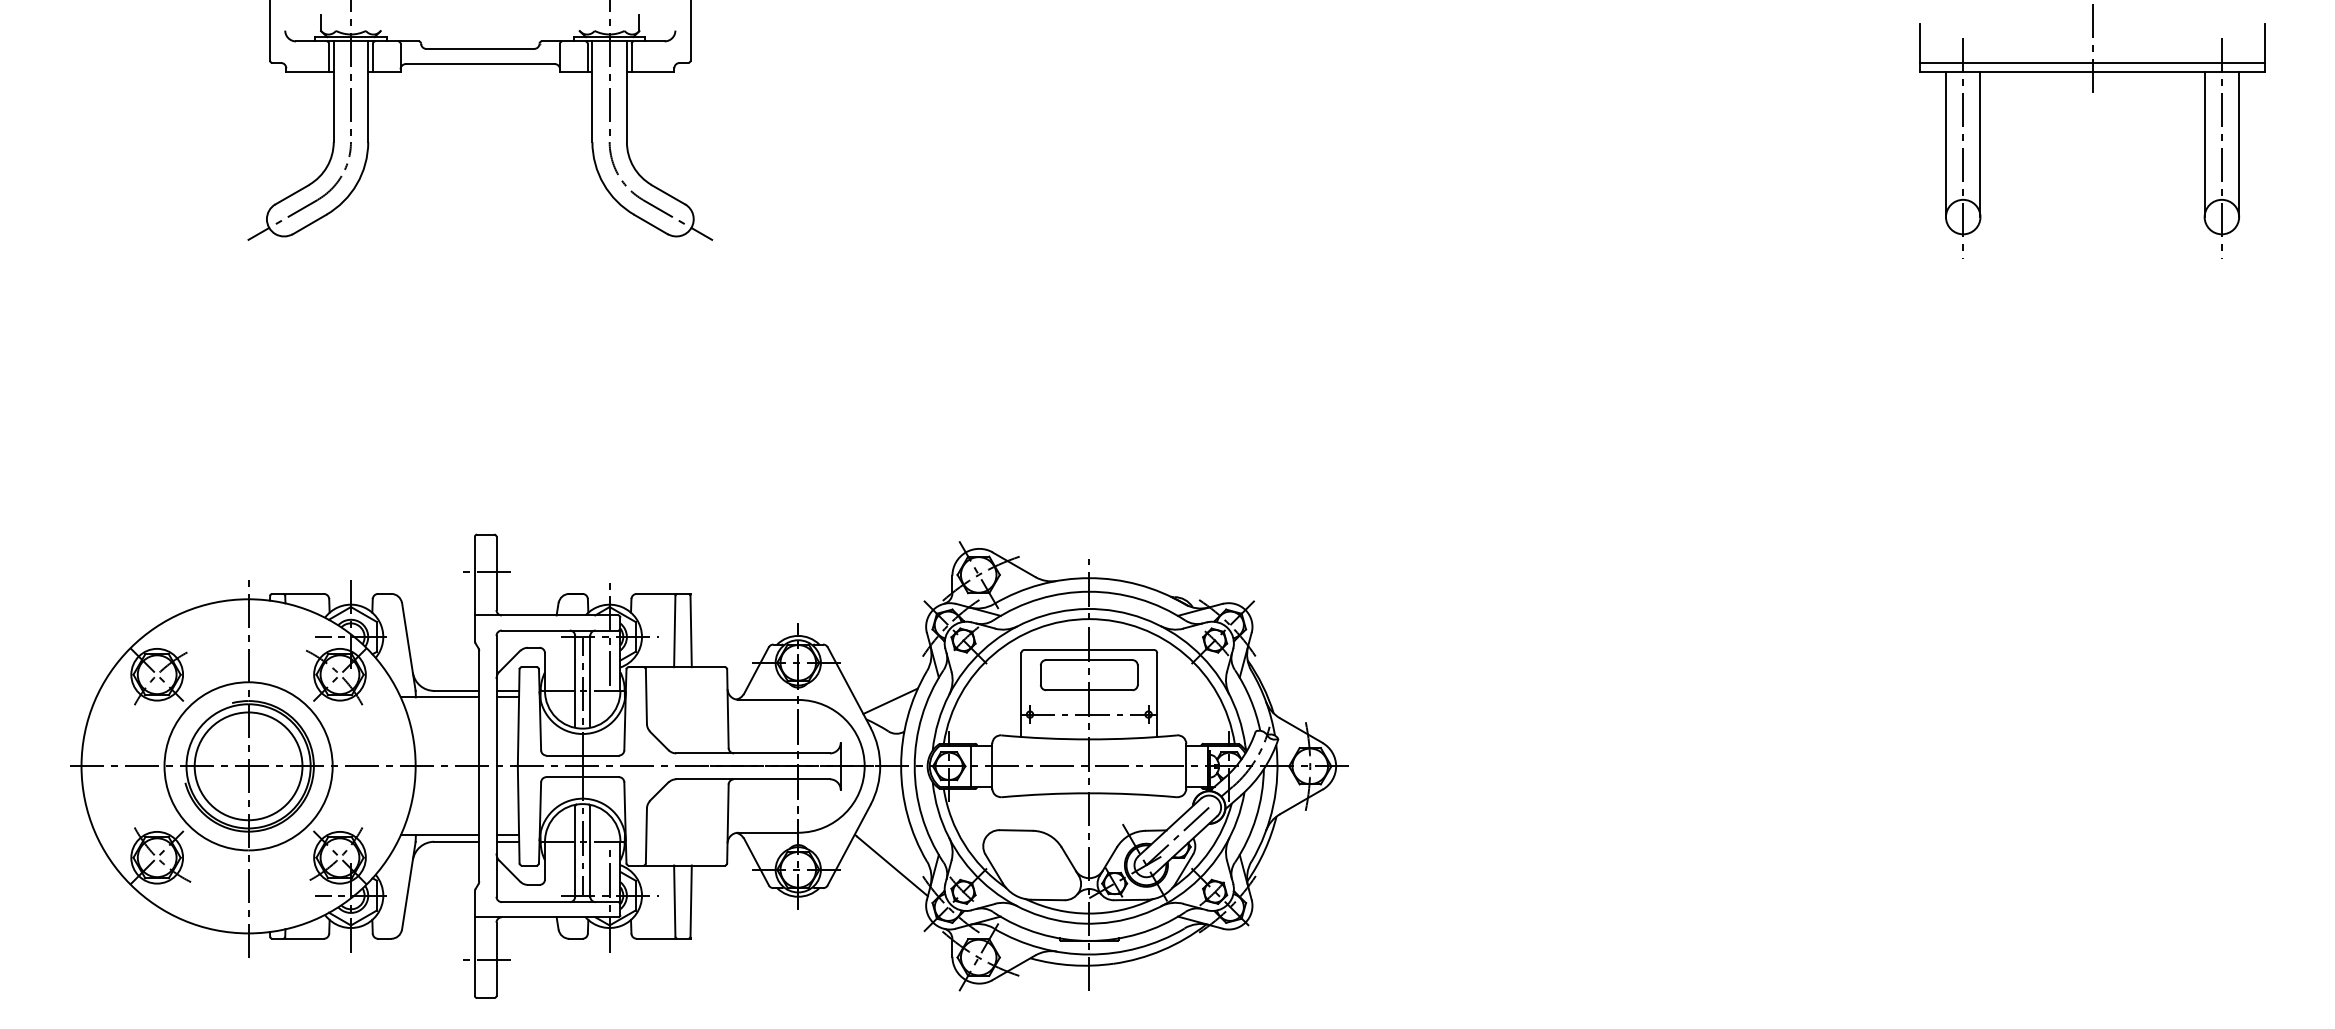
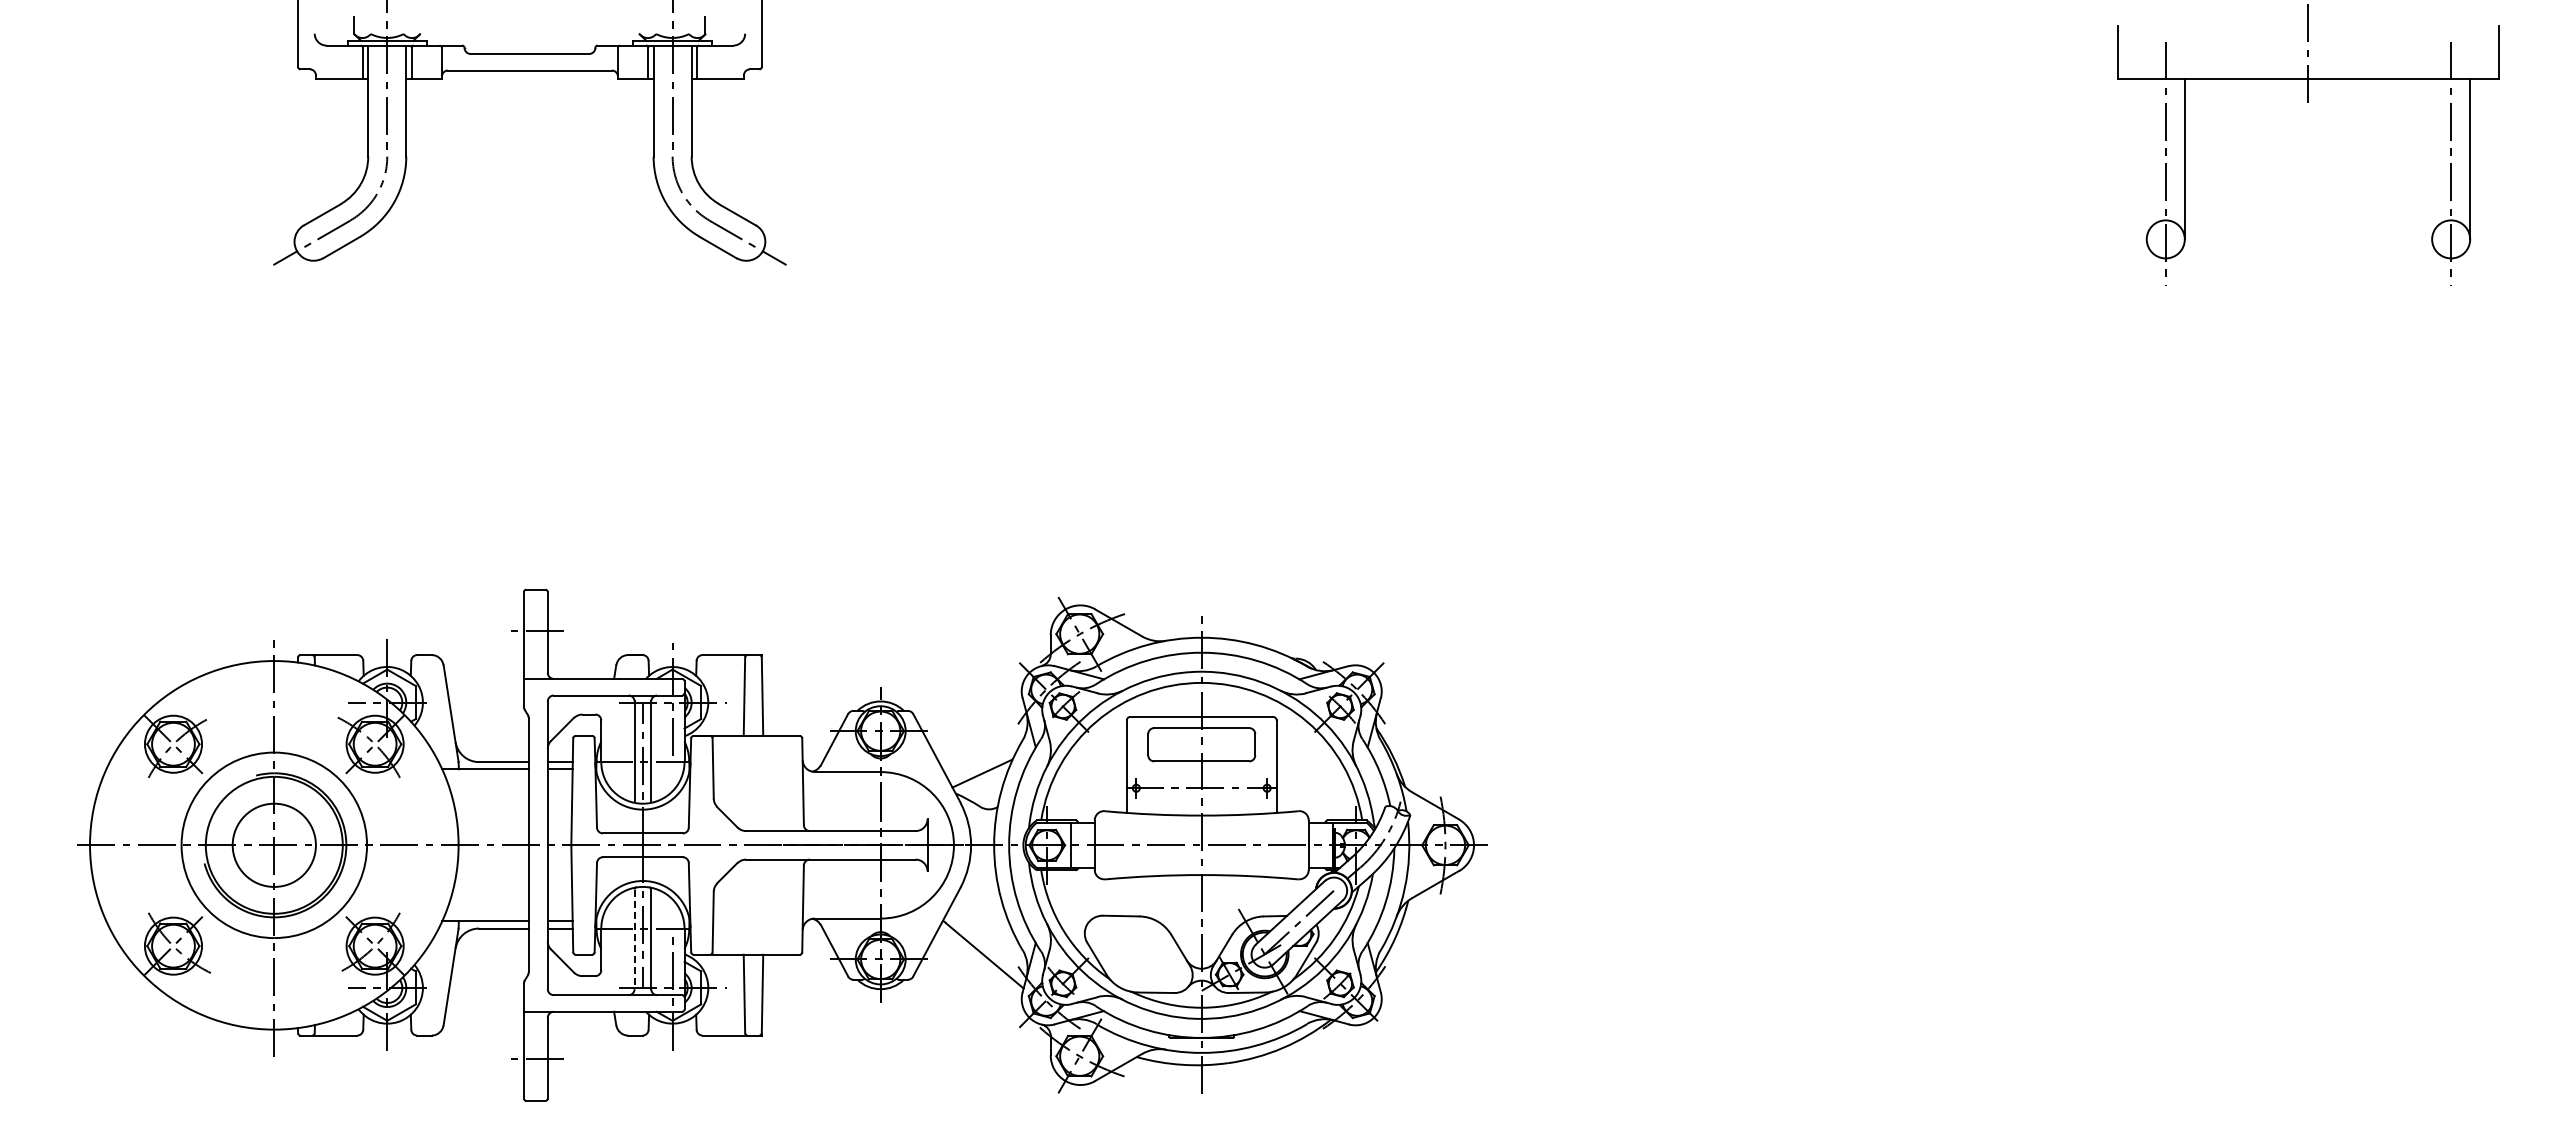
line: (2092, 63) -> (2308, 69), removed
line: (1945, 143) -> (2146, 158), removed
line: (2204, 143) -> (2432, 158), removed
circle: (247, 765) -> (273, 844), size x0.7
line: (575, 851) -> (634, 939), solid -> dashed

